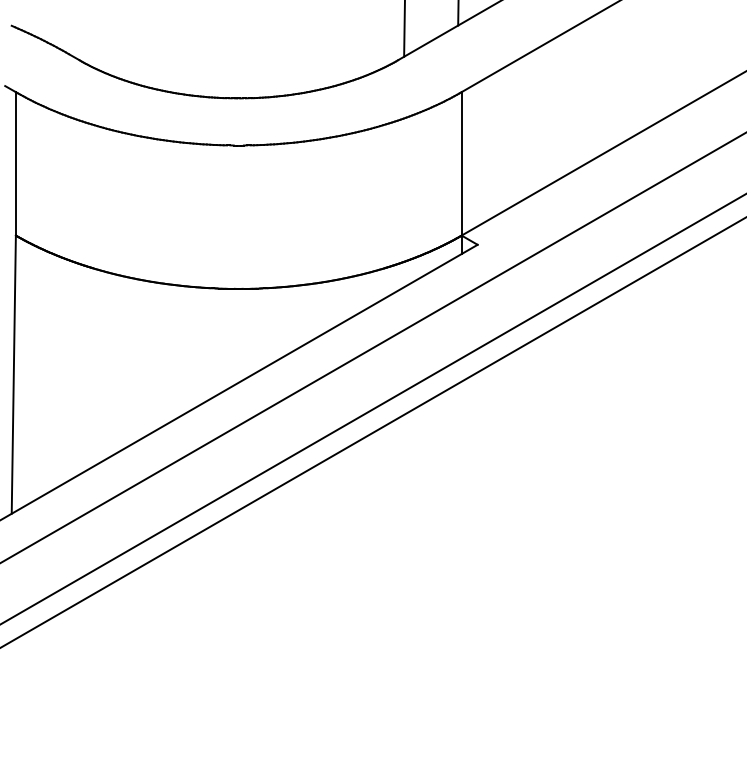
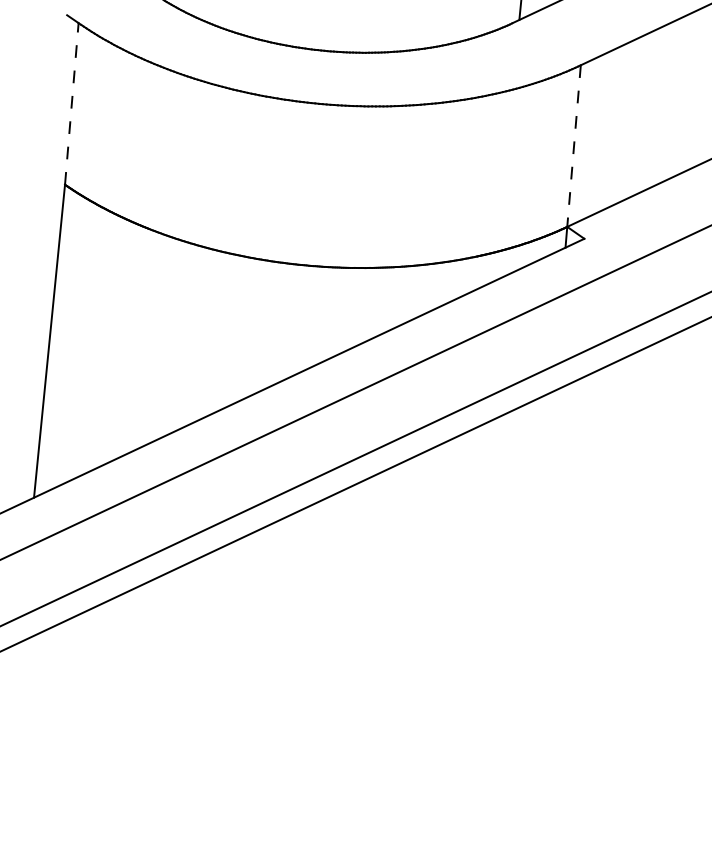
line: (15, 163) -> (71, 103), solid -> dashed
line: (461, 163) -> (573, 145), solid -> dashed

